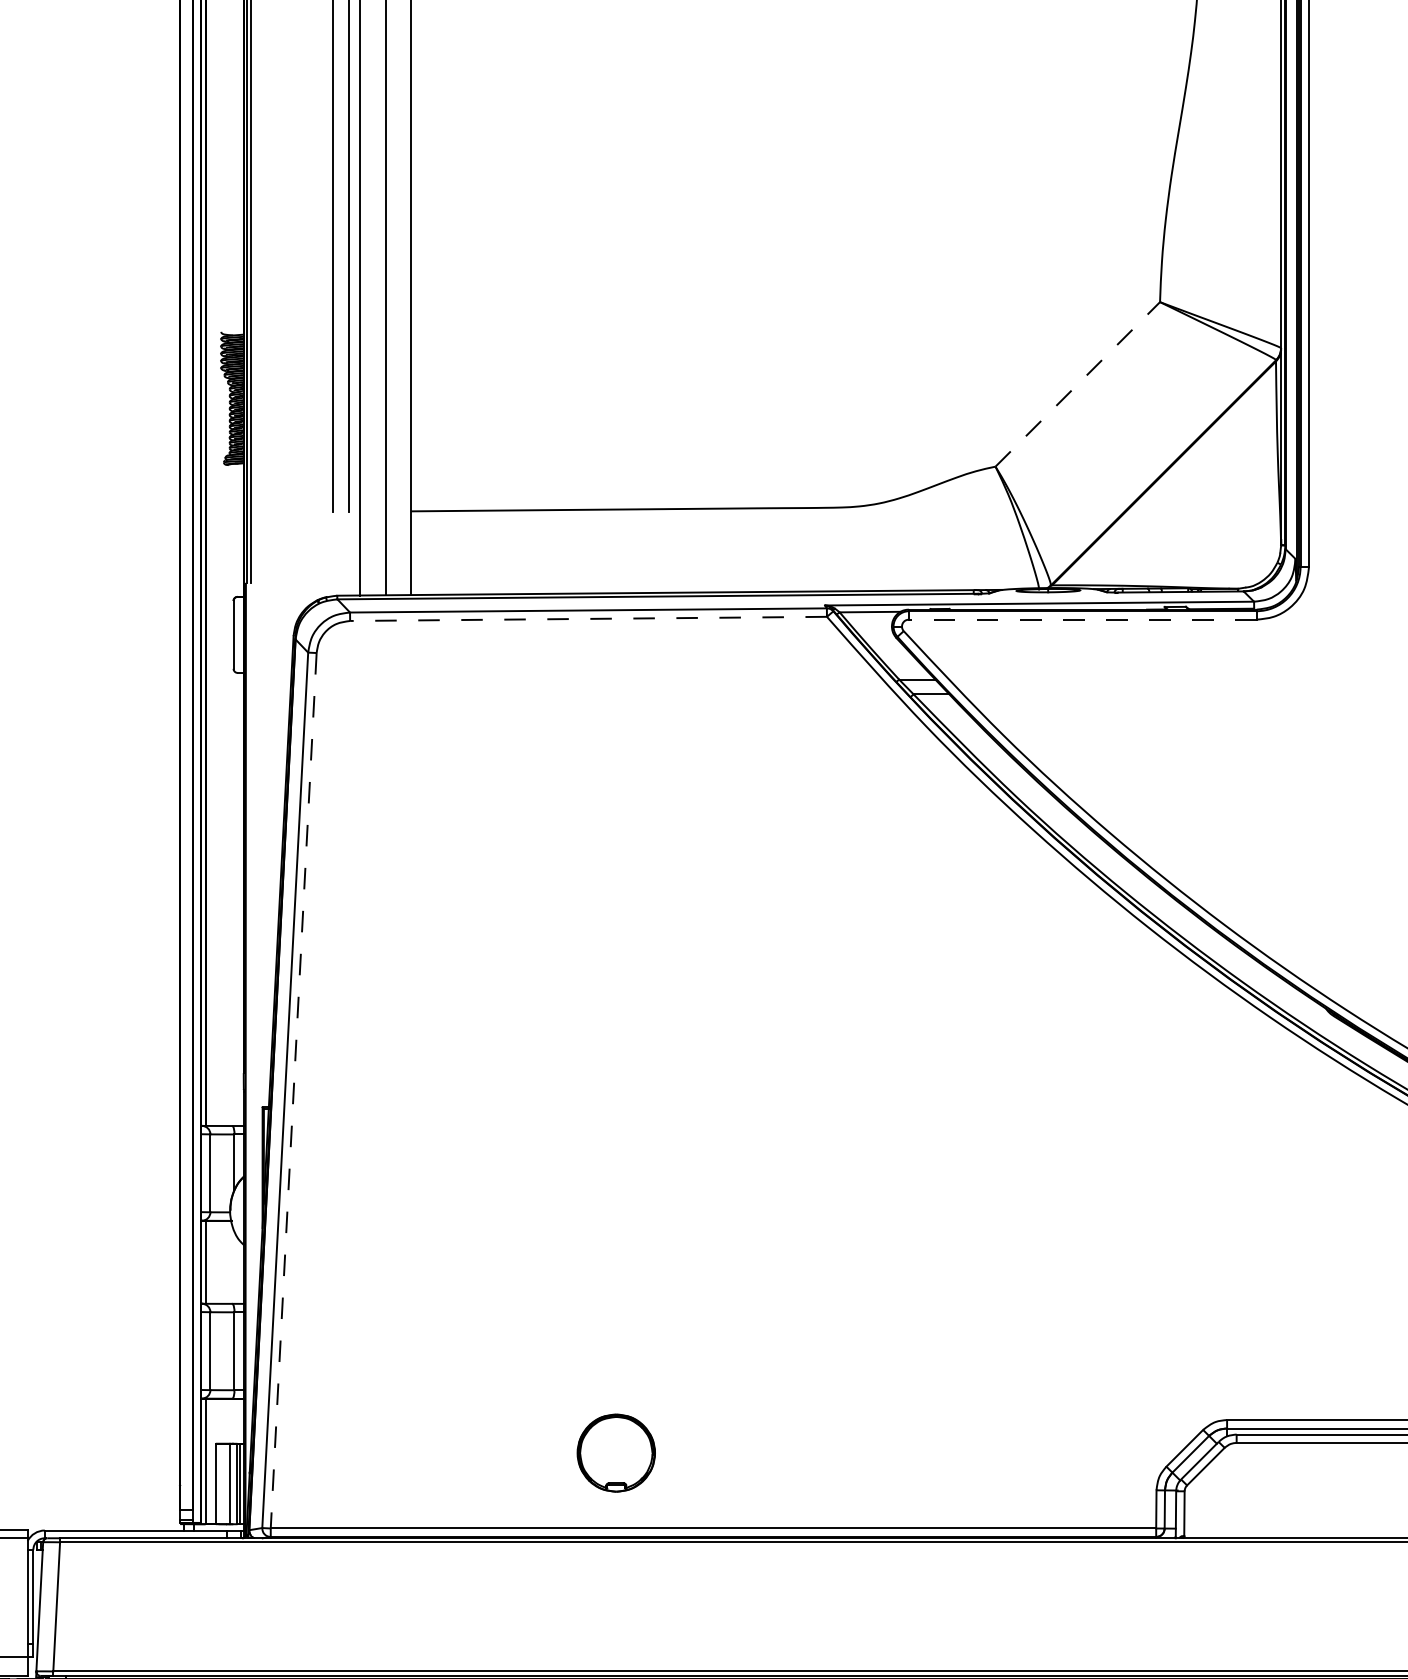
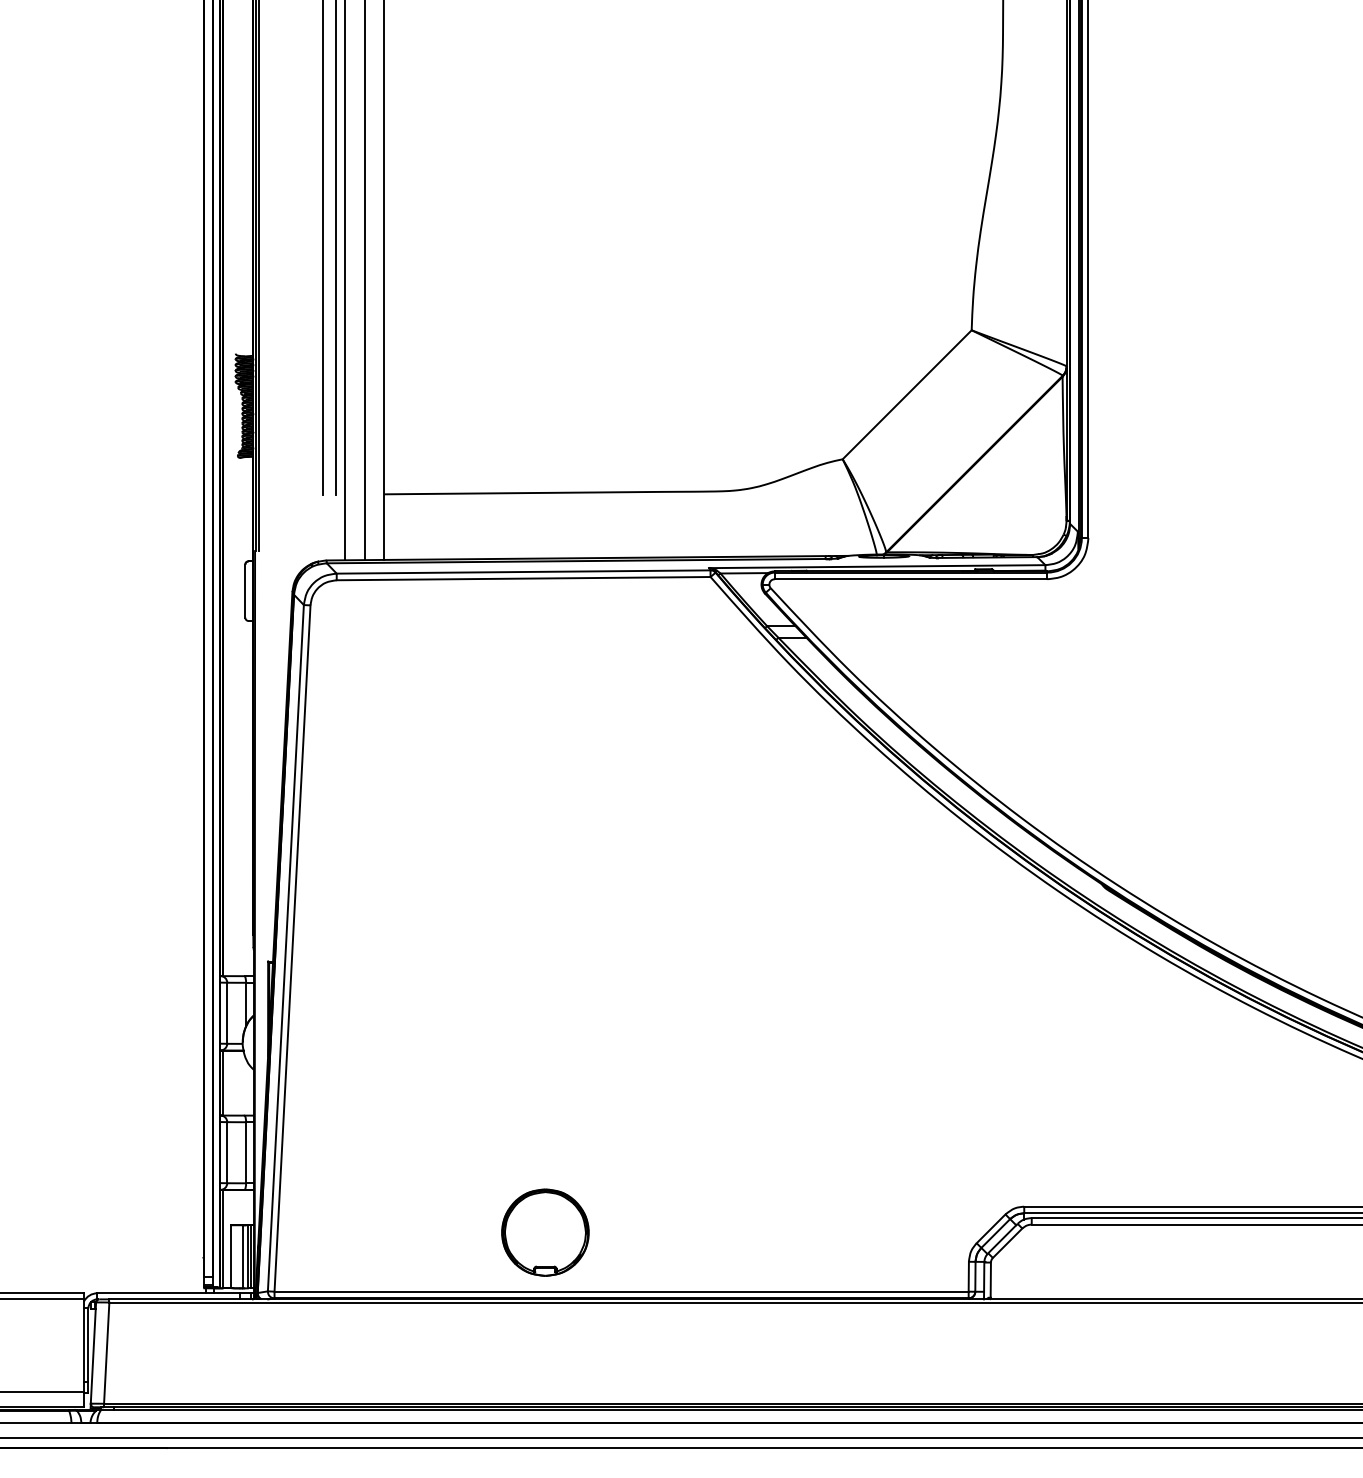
line: (1078, 384) -> (907, 394), dashed -> solid
line: (588, 618) -> (523, 578), dashed -> solid
line: (1081, 620) -> (910, 579), dashed -> solid
line: (293, 1090) -> (292, 948), dashed -> solid
part: (616, 1452) -> (545, 1232), size x1.43

